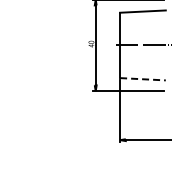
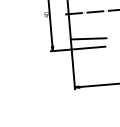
line: (142, 79) -> (88, 39), dashed -> solid

